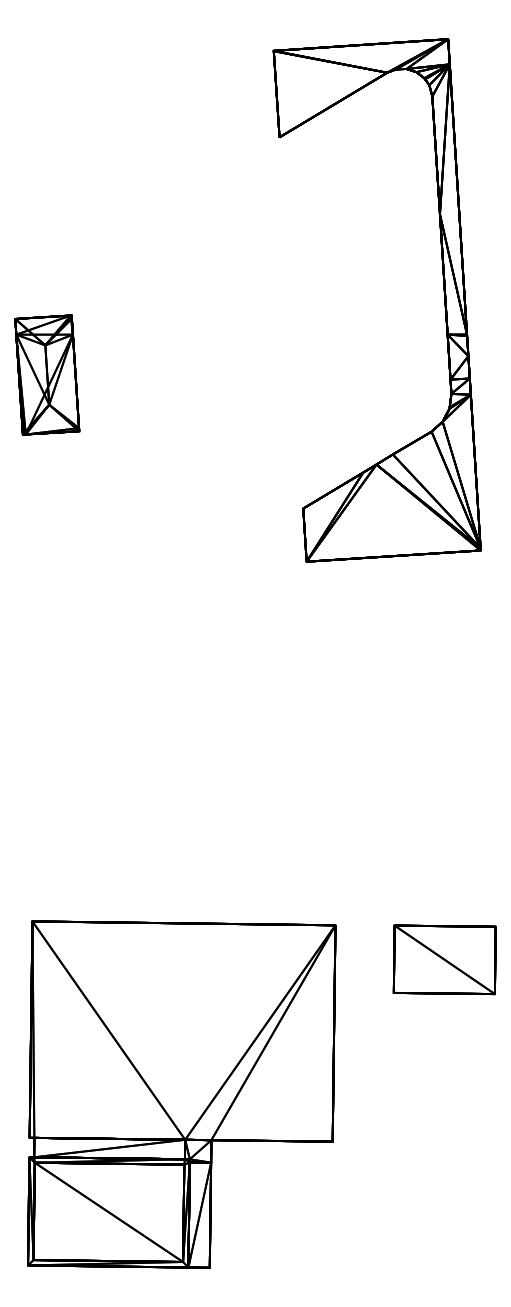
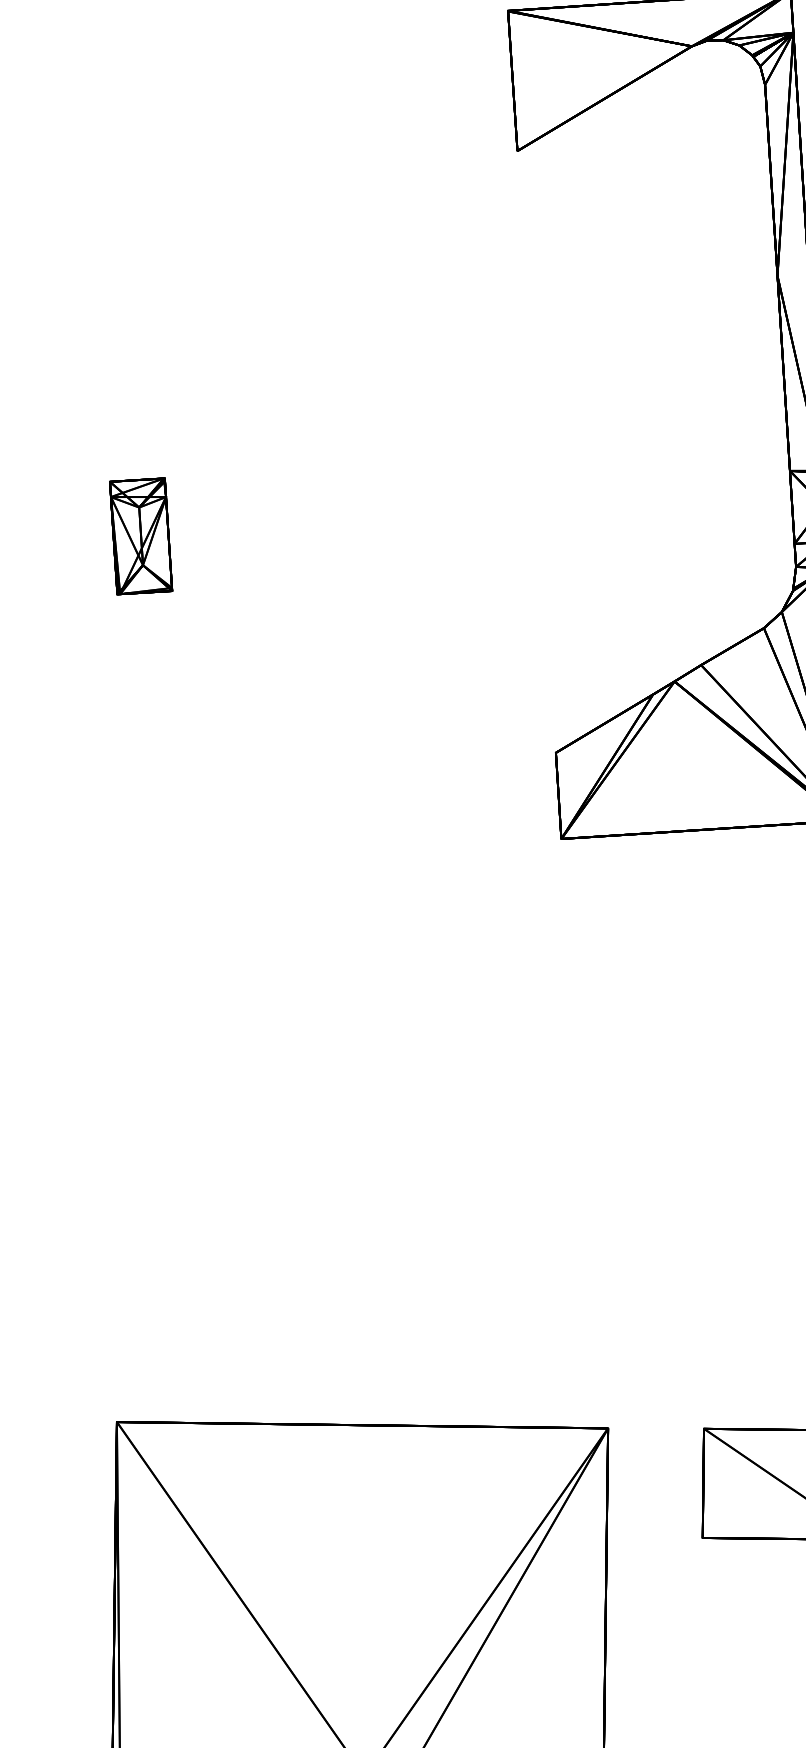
part: (47, 374) -> (141, 535), size x0.6

